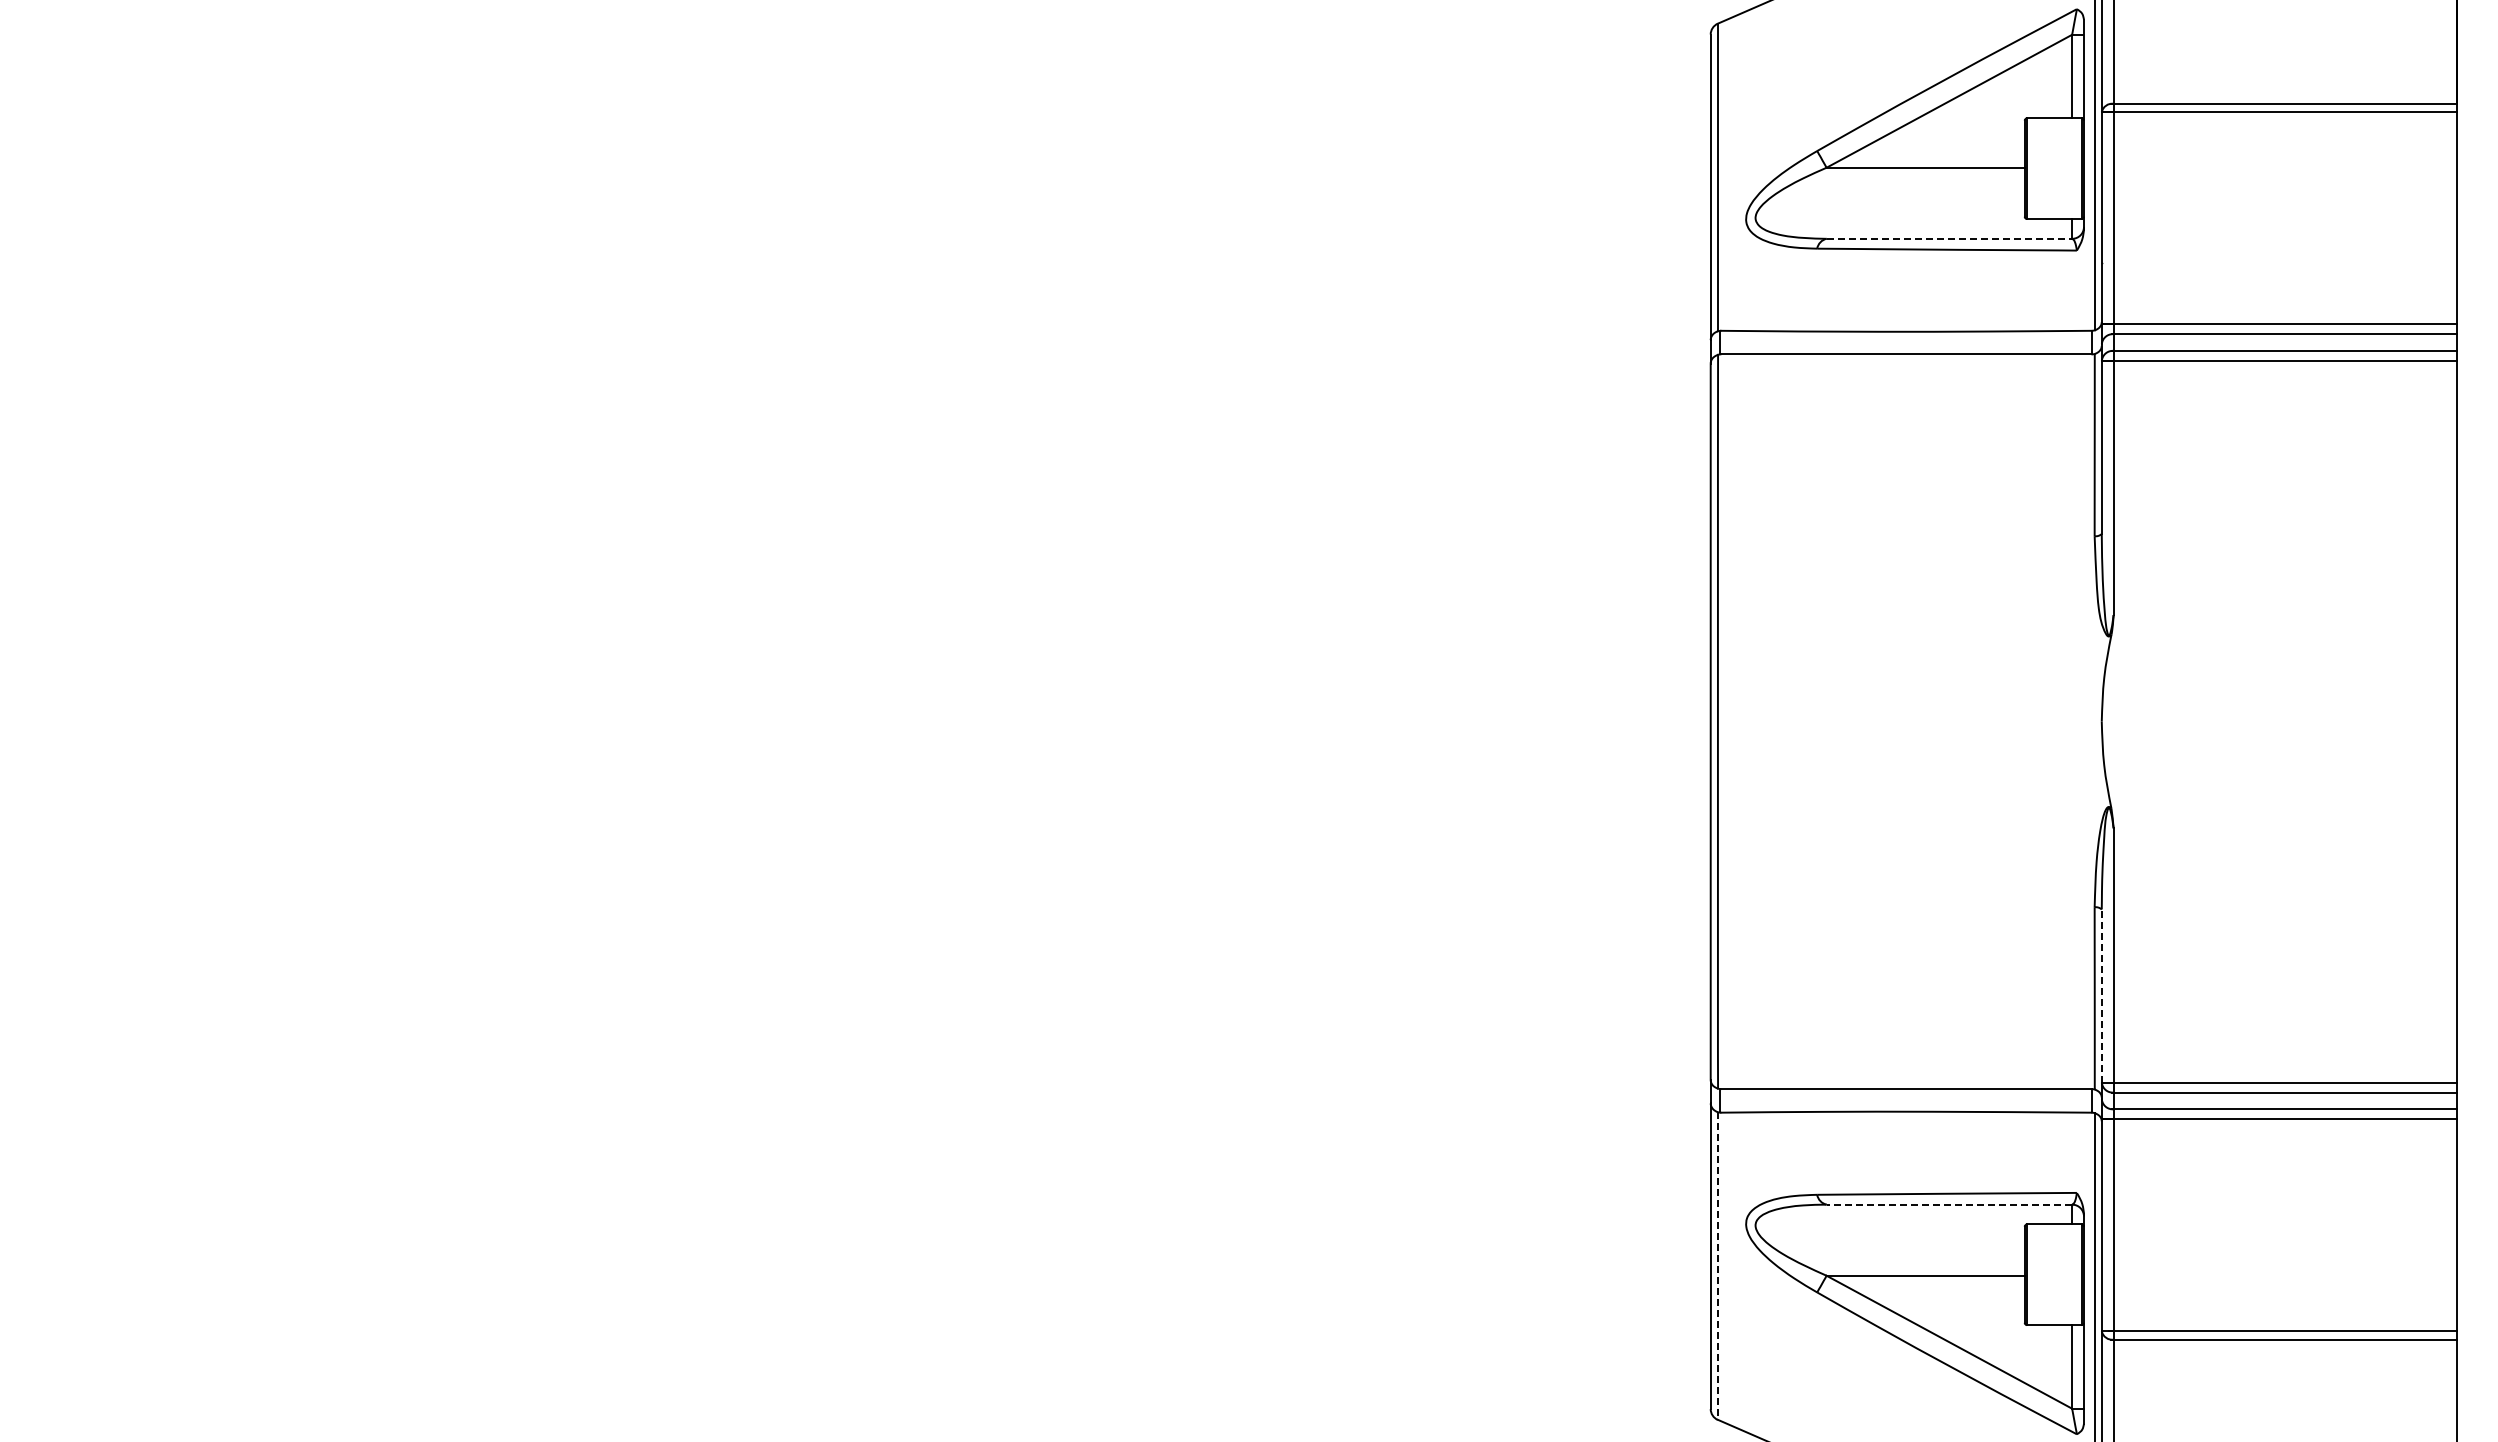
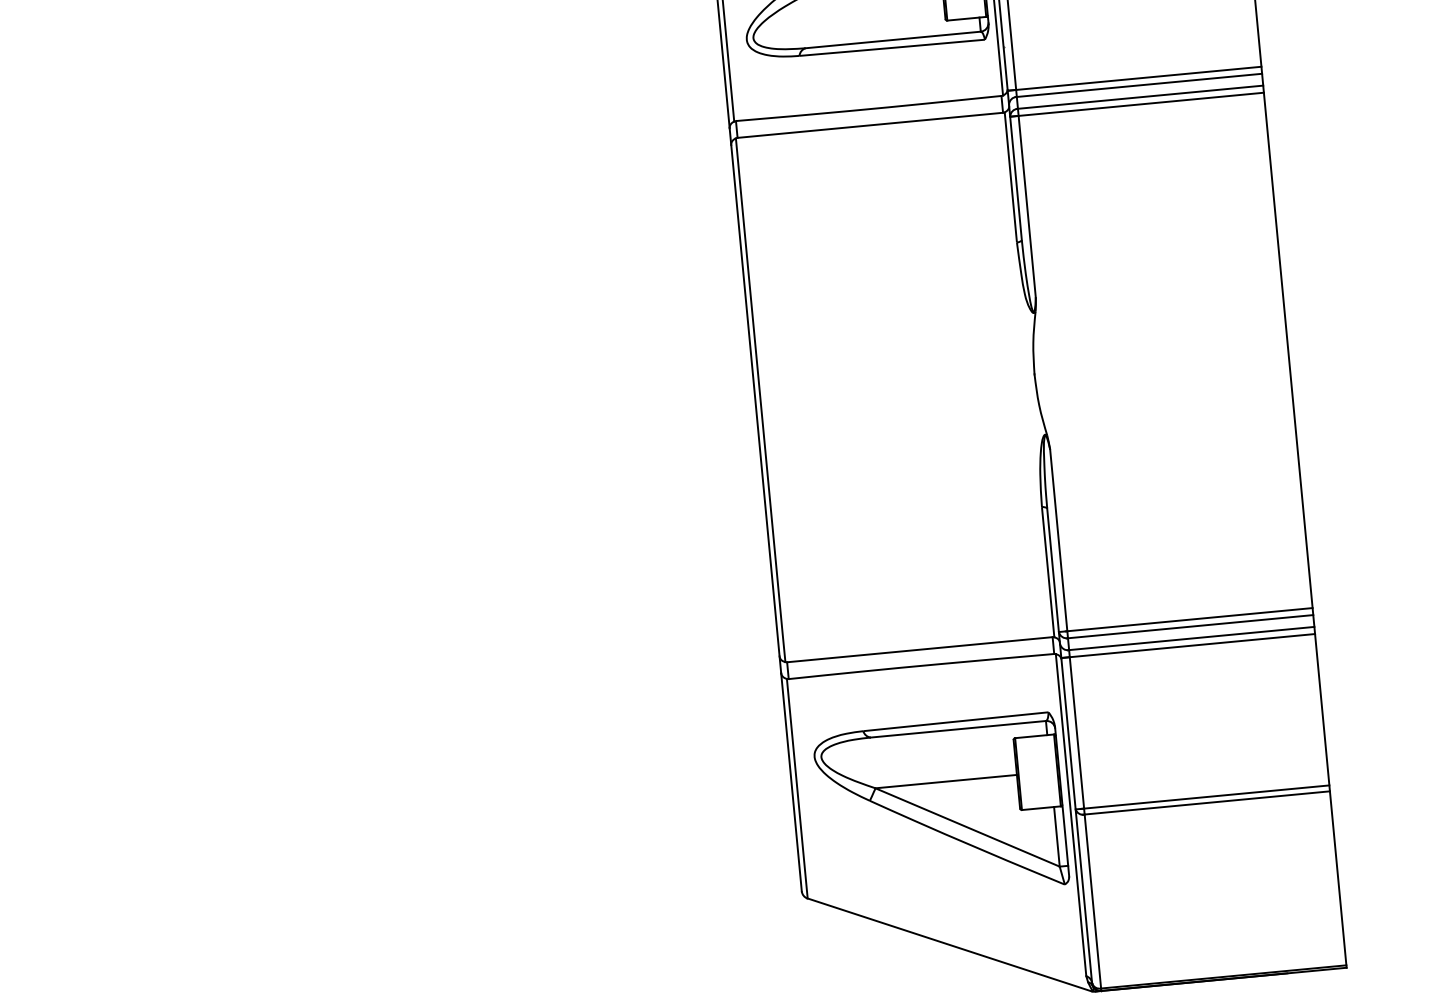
line: (1949, 238) -> (893, 39), dashed -> solid
line: (2101, 996) -> (1052, 570), dashed -> solid
line: (1949, 1204) -> (958, 729), dashed -> solid
line: (1717, 1266) -> (797, 789), dashed -> solid

